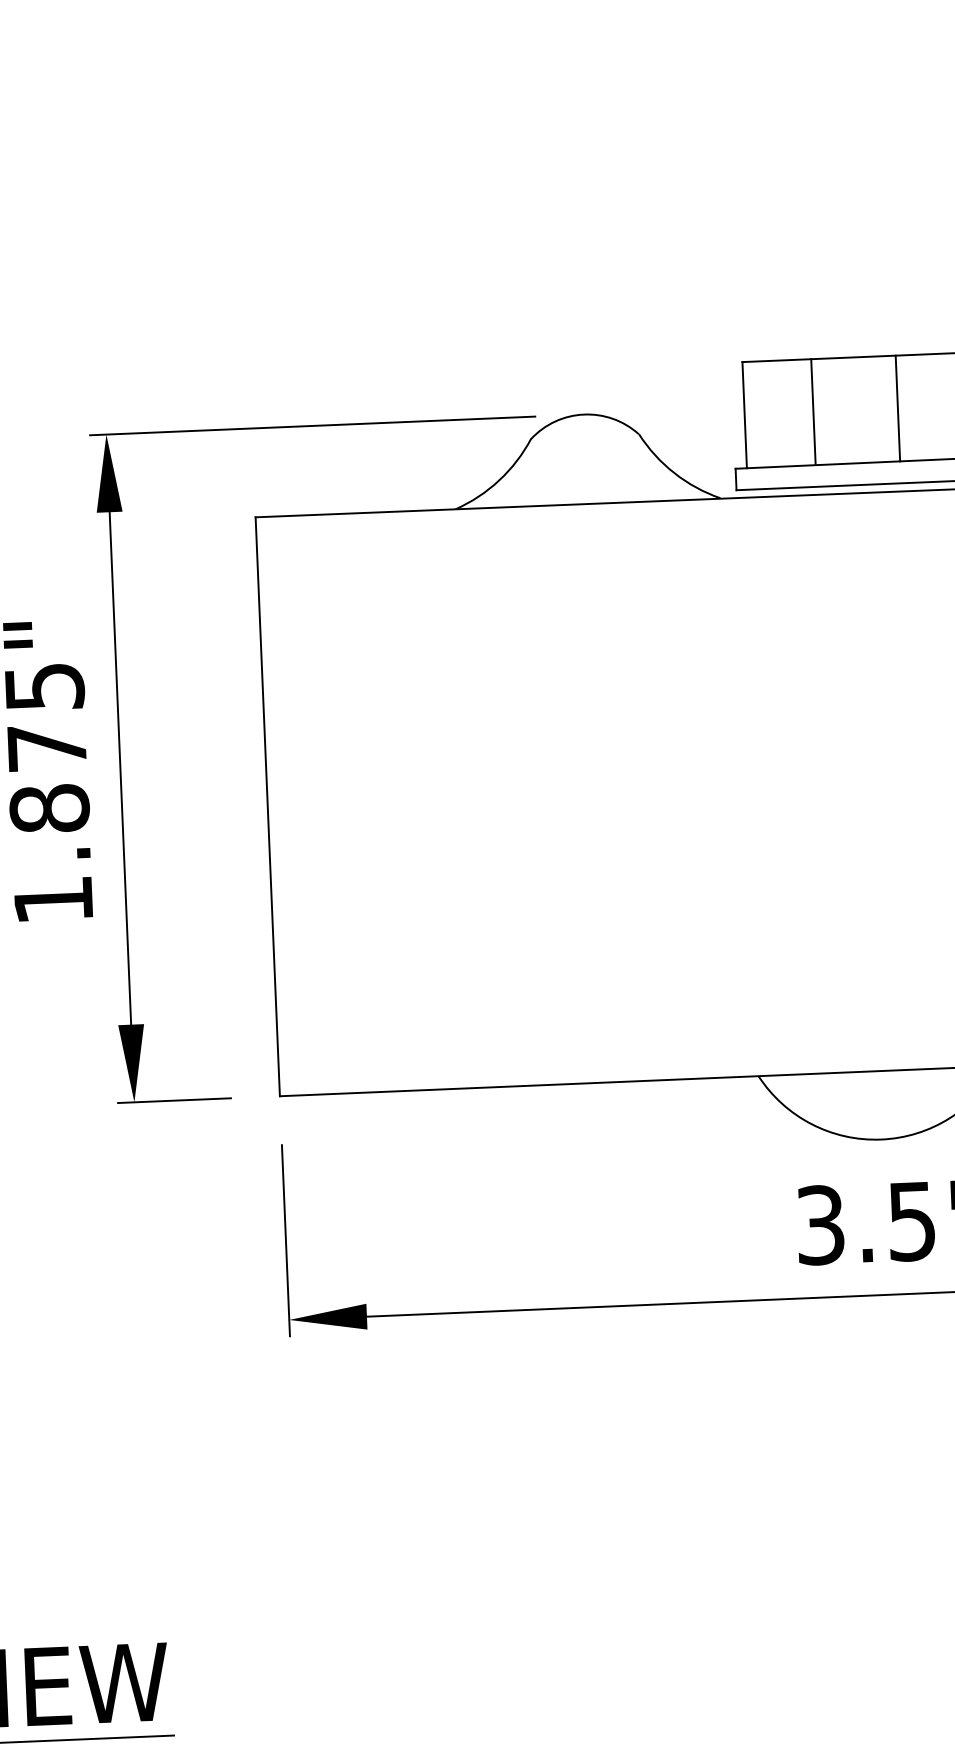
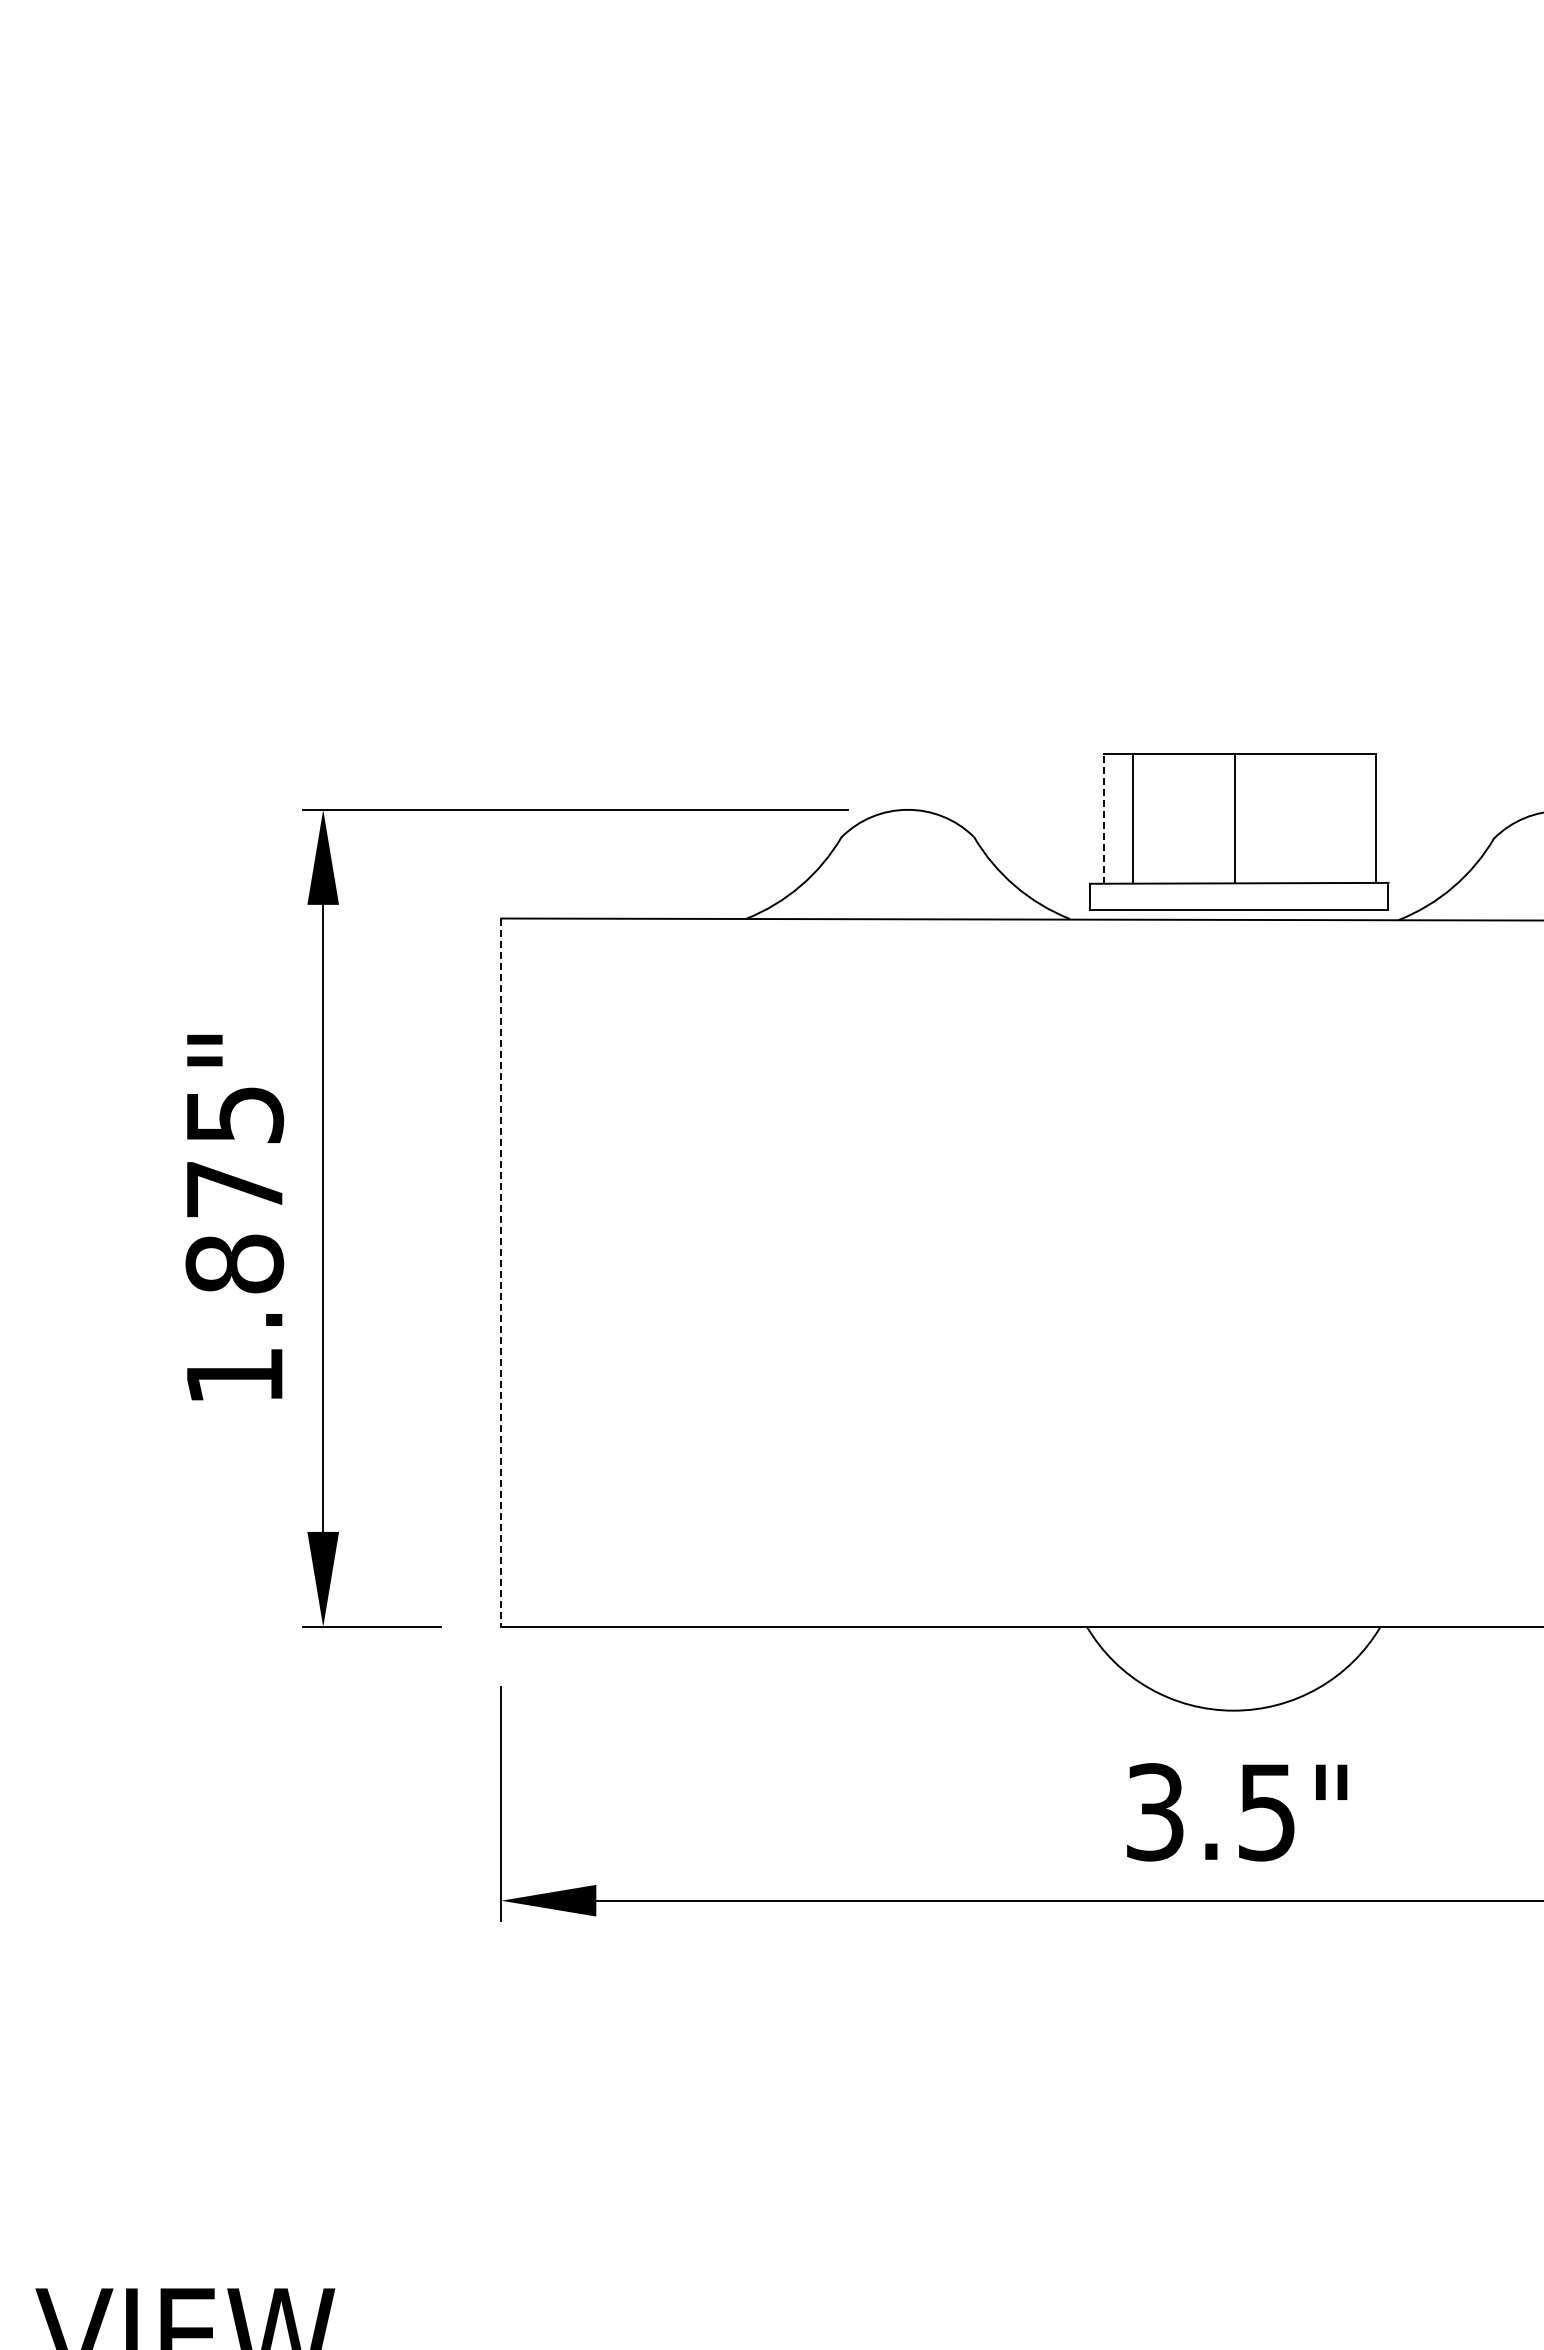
line: (897, 408) -> (1235, 818), moved
line: (813, 412) -> (1133, 818), moved
line: (744, 414) -> (1103, 818), solid -> dashed
line: (267, 807) -> (501, 1273), solid -> dashed

